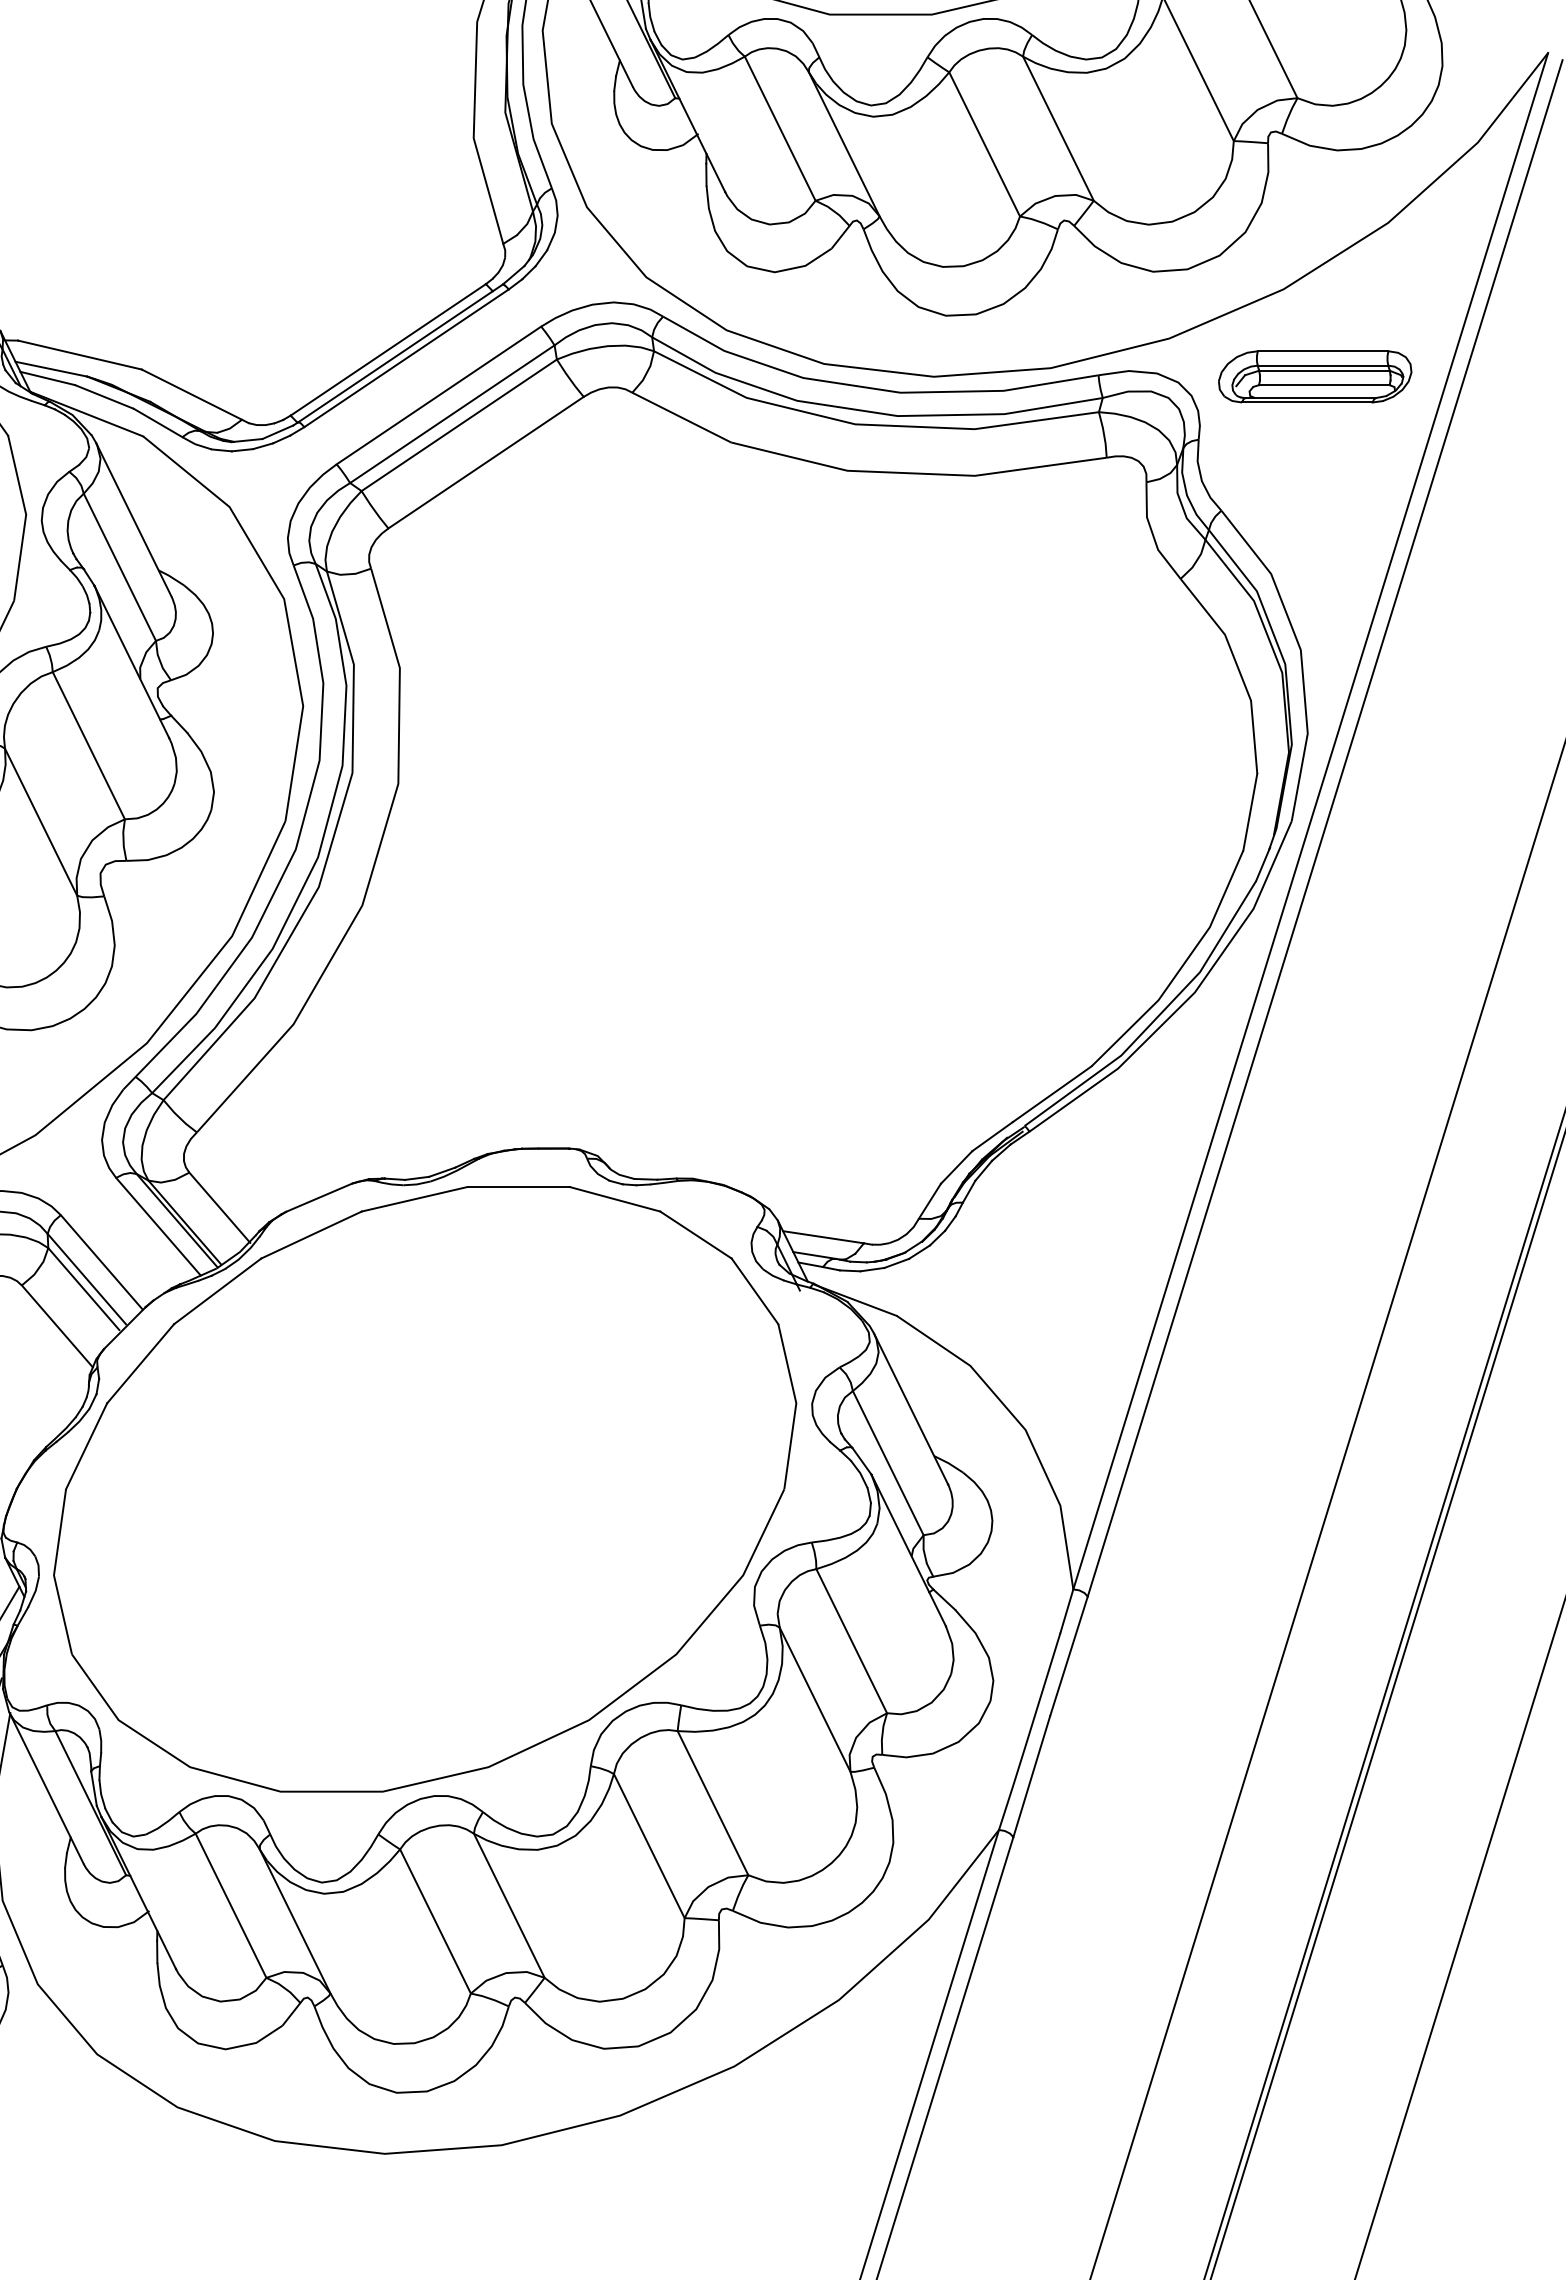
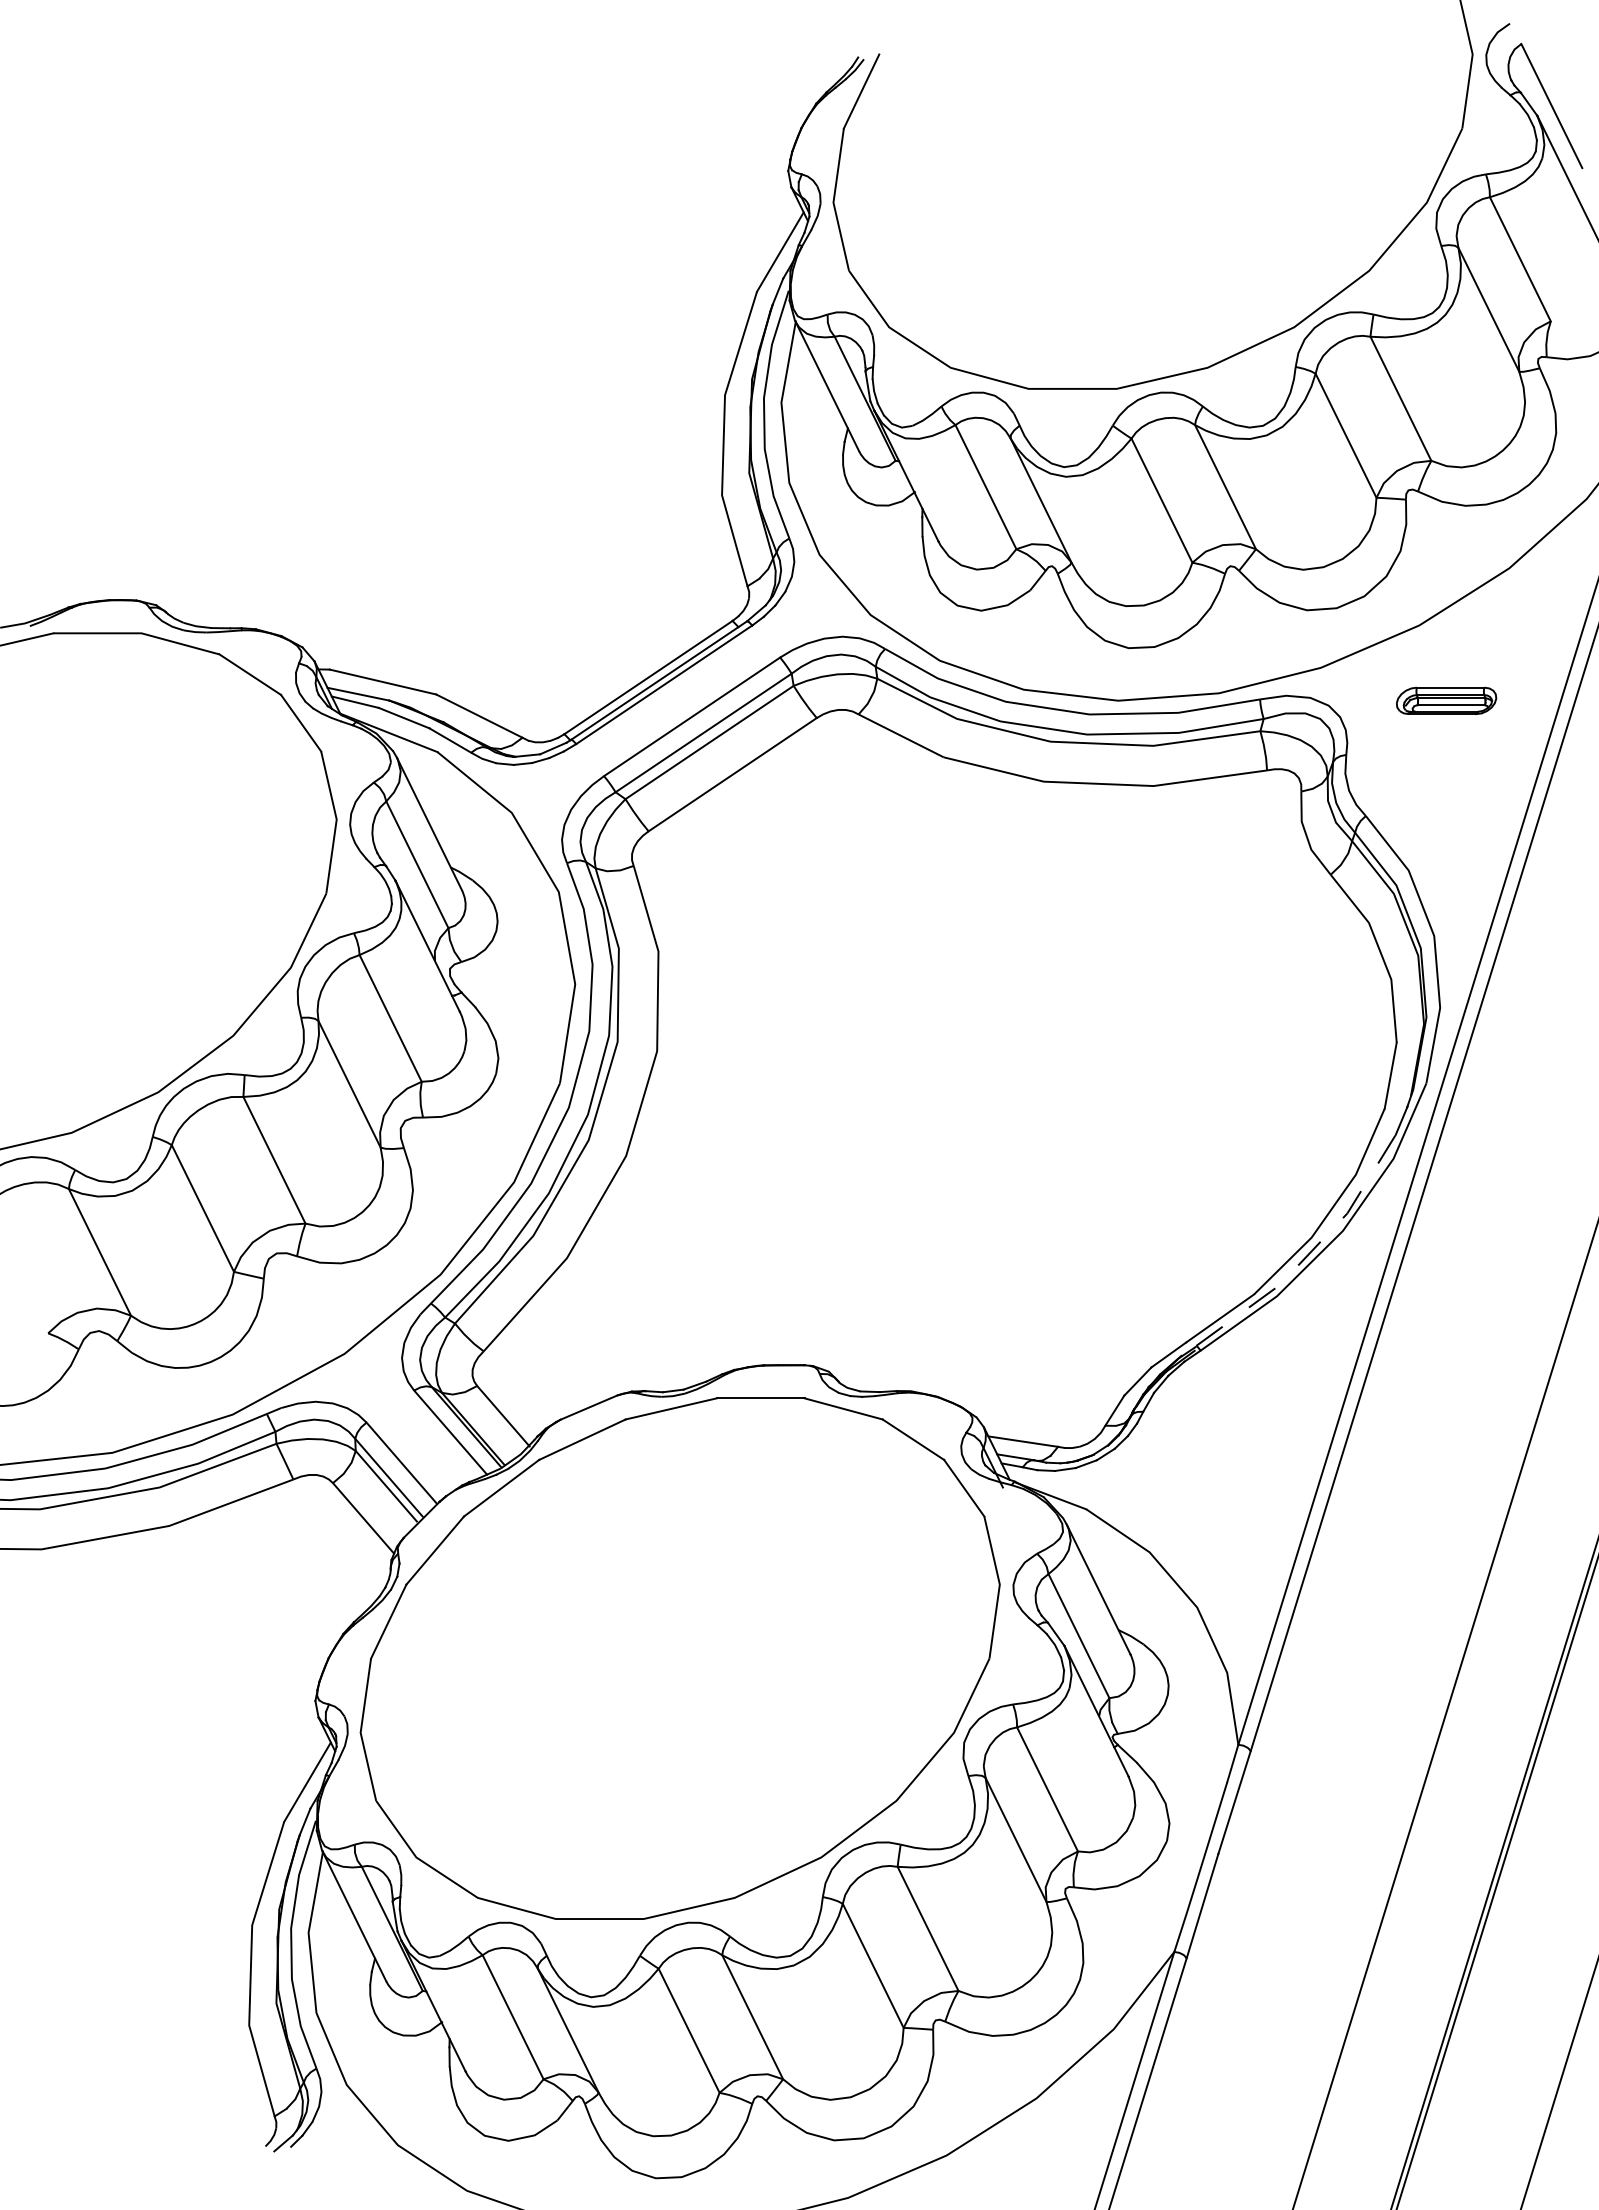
part: (1315, 376) -> (1446, 700), size x0.6
line: (1155, 1018) -> (1309, 1253), solid -> dashed

